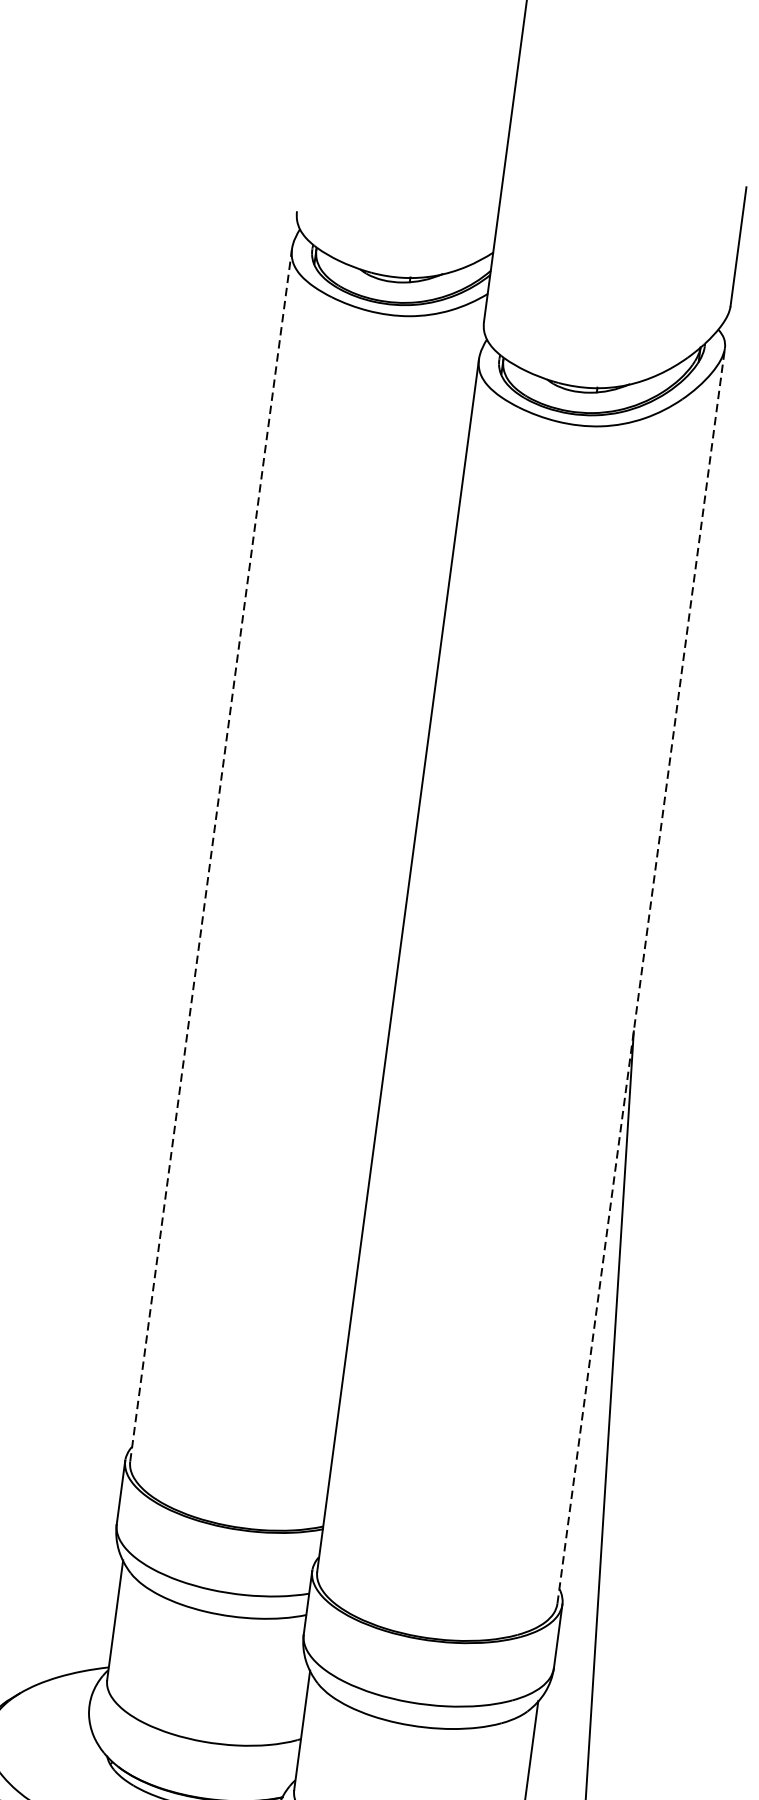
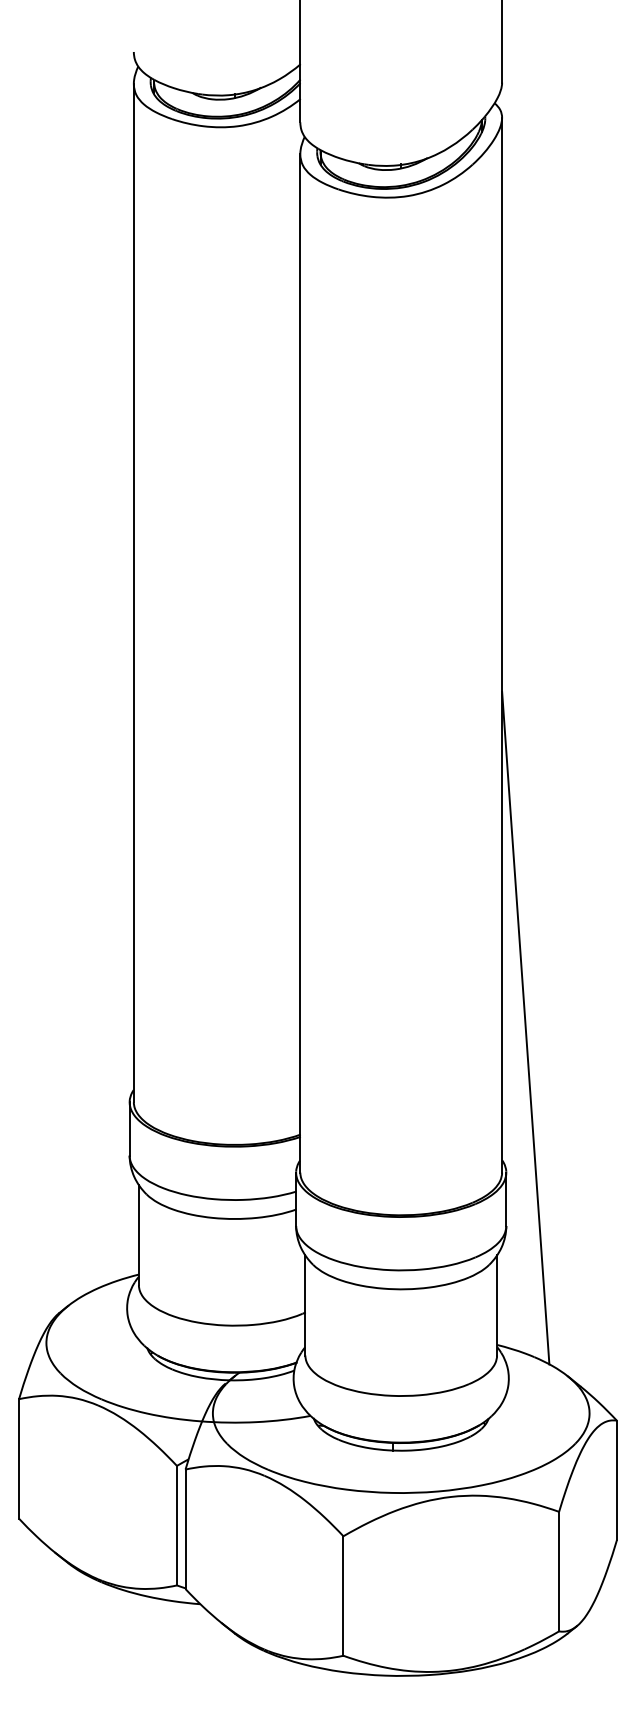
line: (210, 854) -> (133, 592), dashed -> solid
line: (641, 975) -> (502, 644), dashed -> solid

